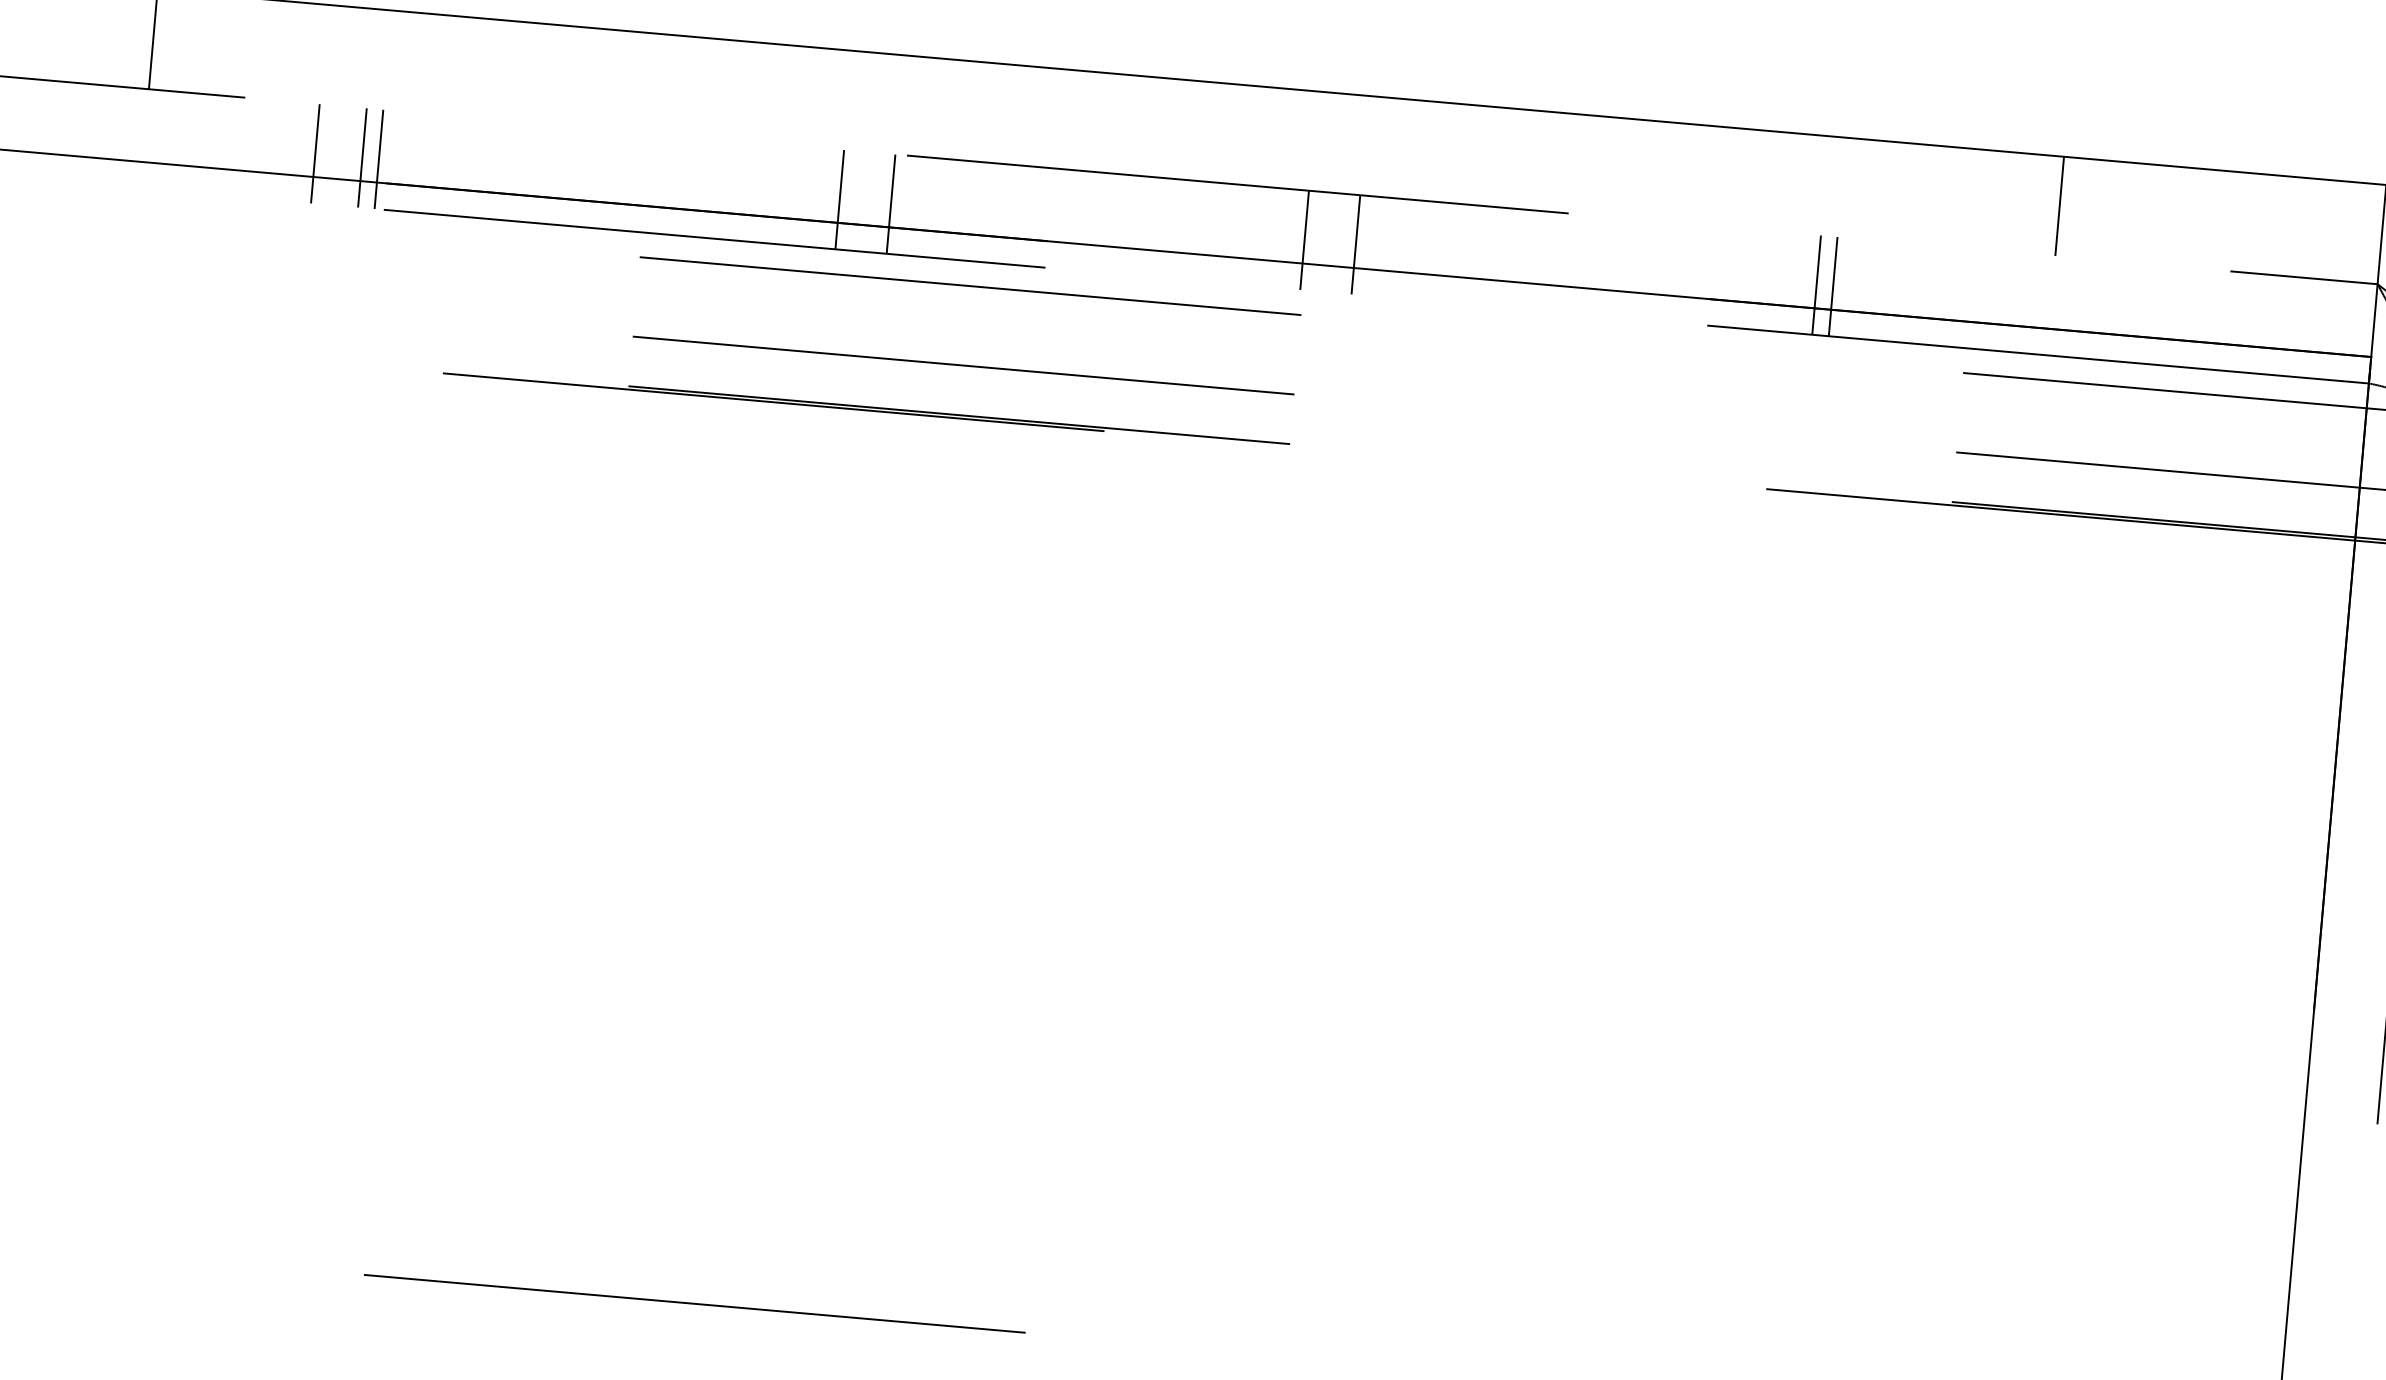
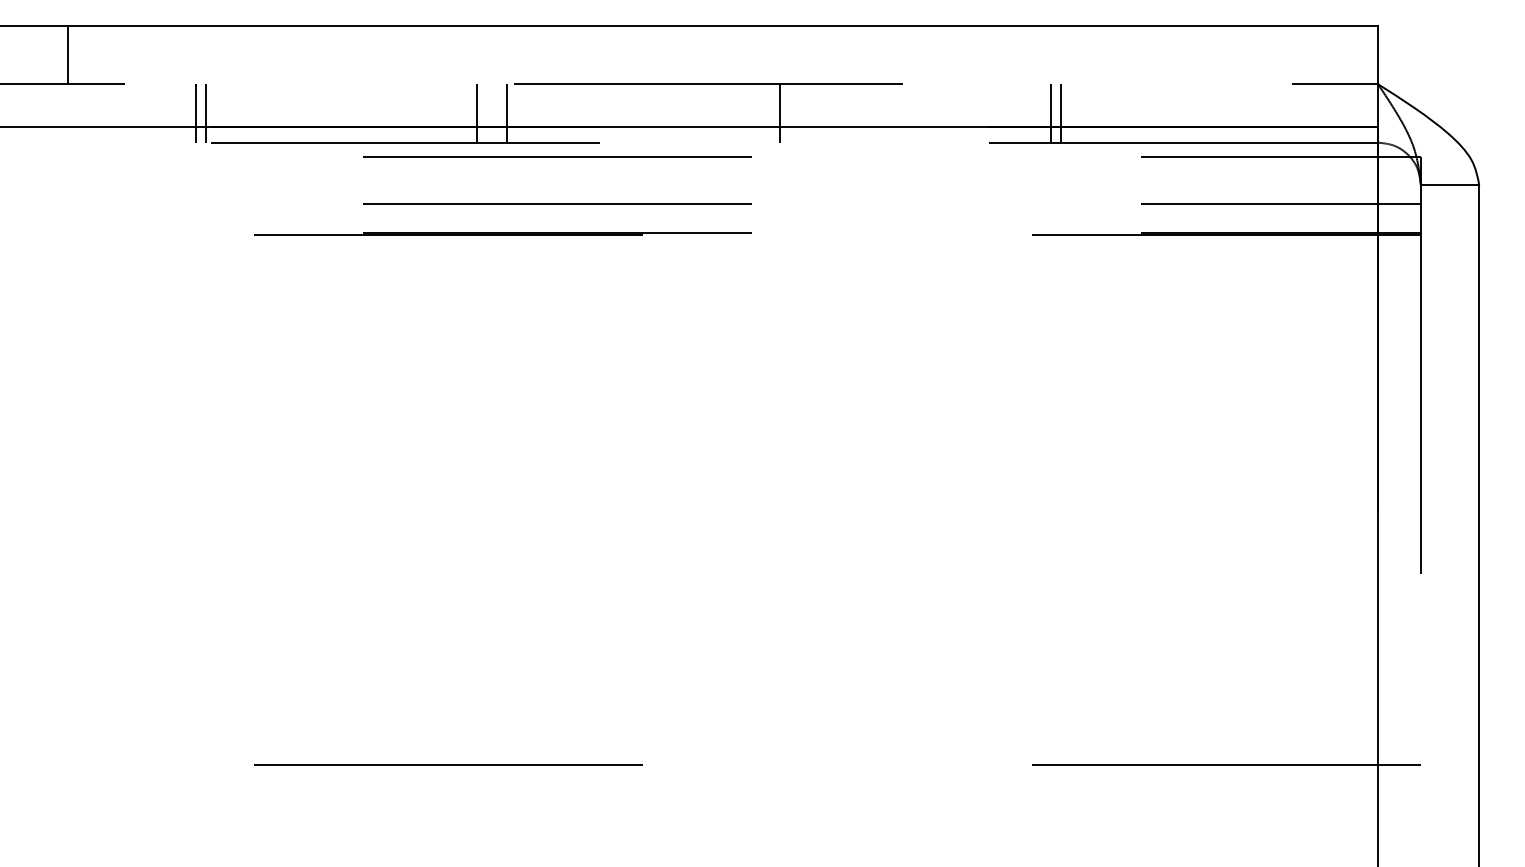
line: (315, 153) -> (168, 113), removed
line: (2059, 205) -> (1188, 54), removed
line: (1303, 240) -> (749, 113), removed

